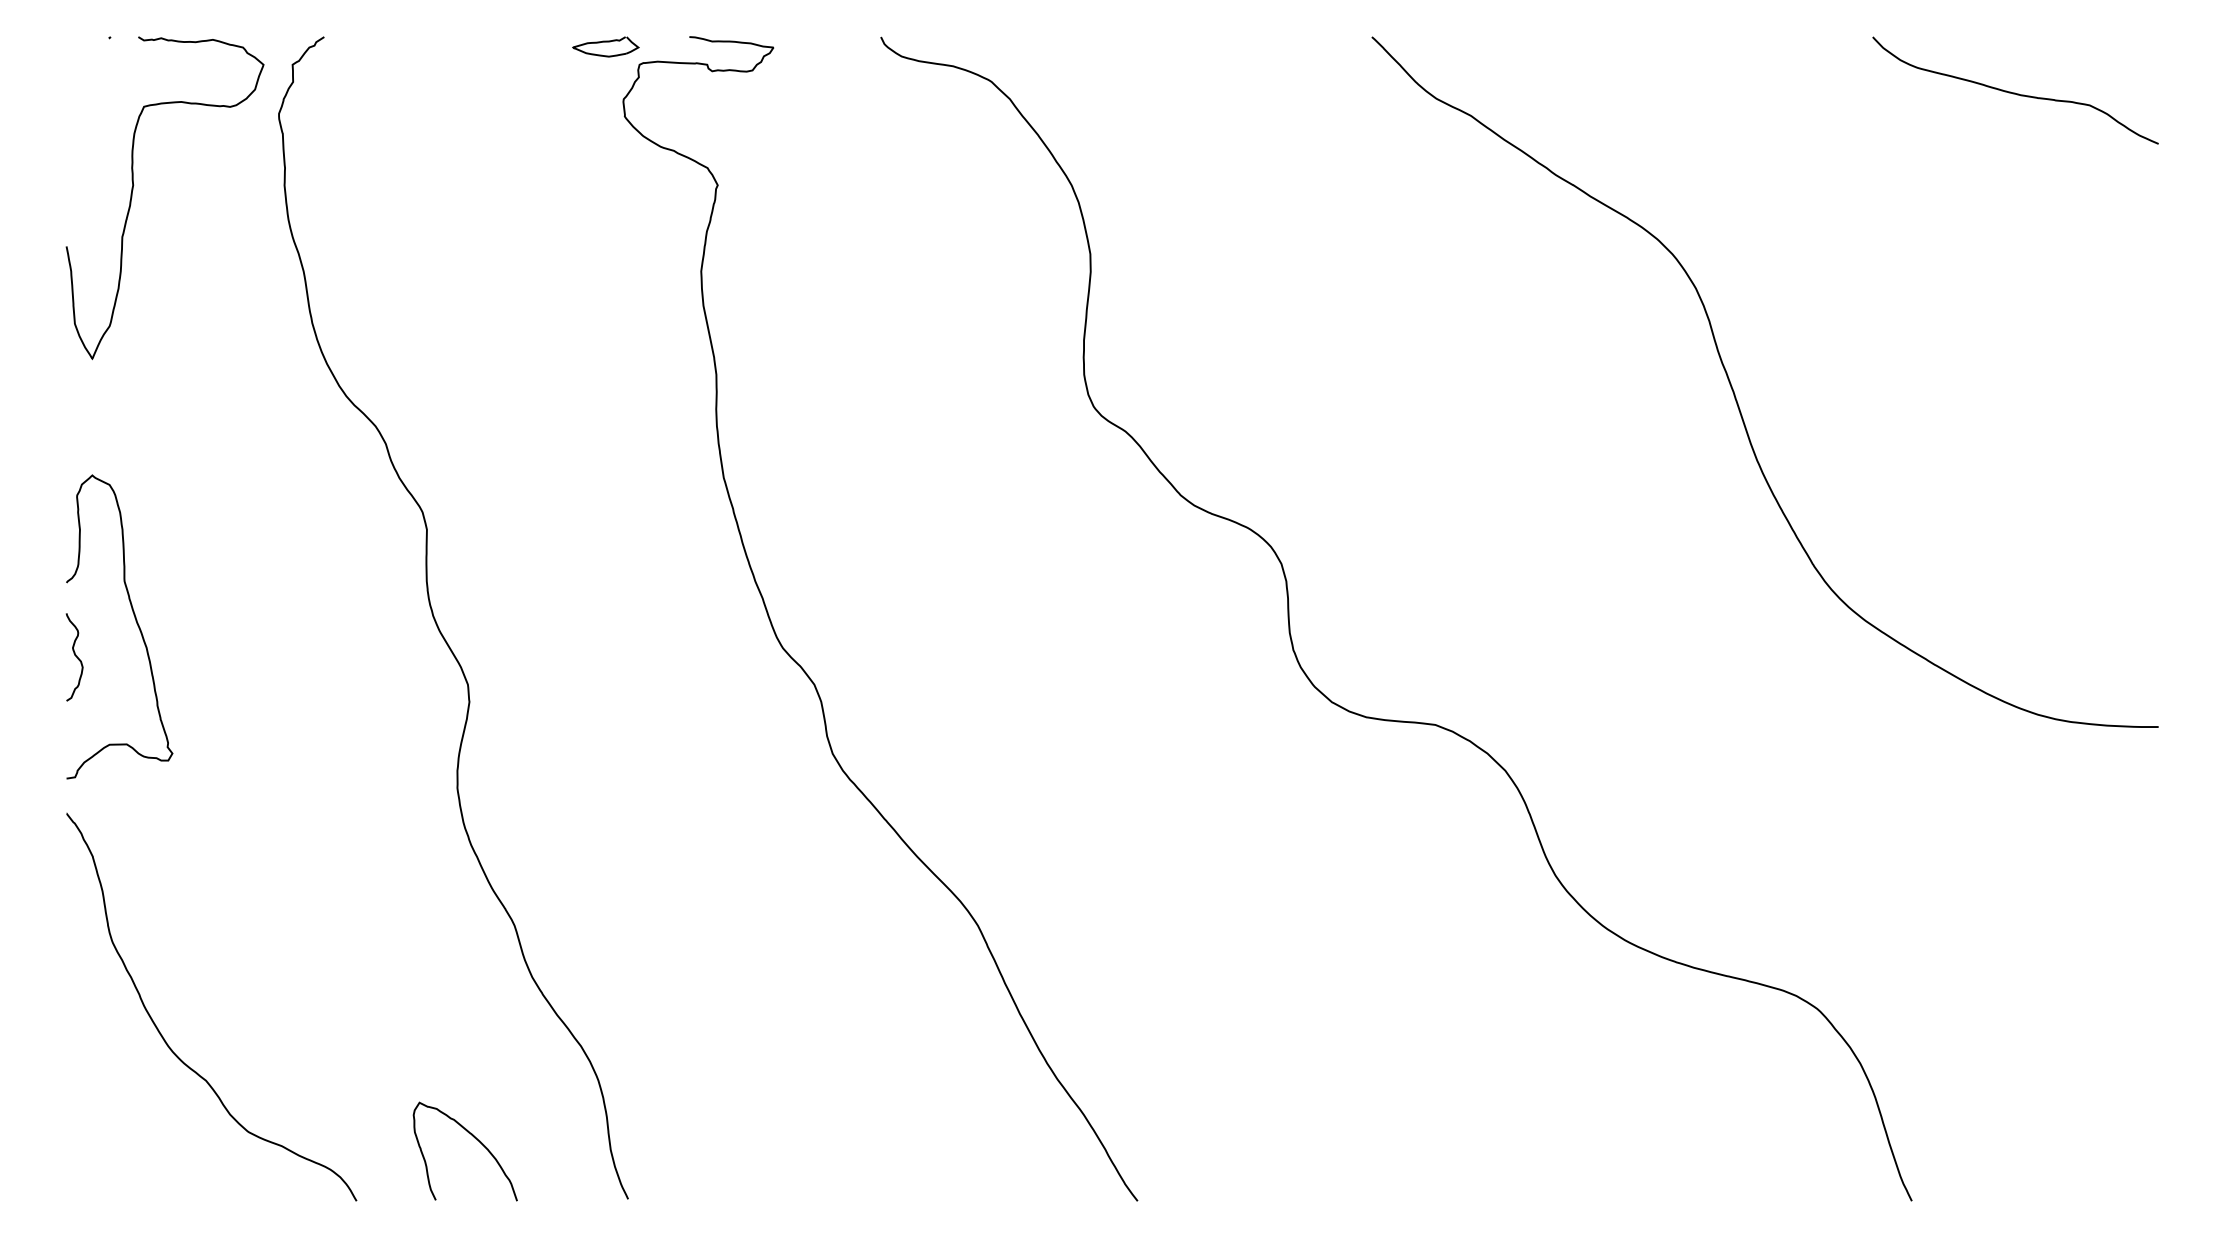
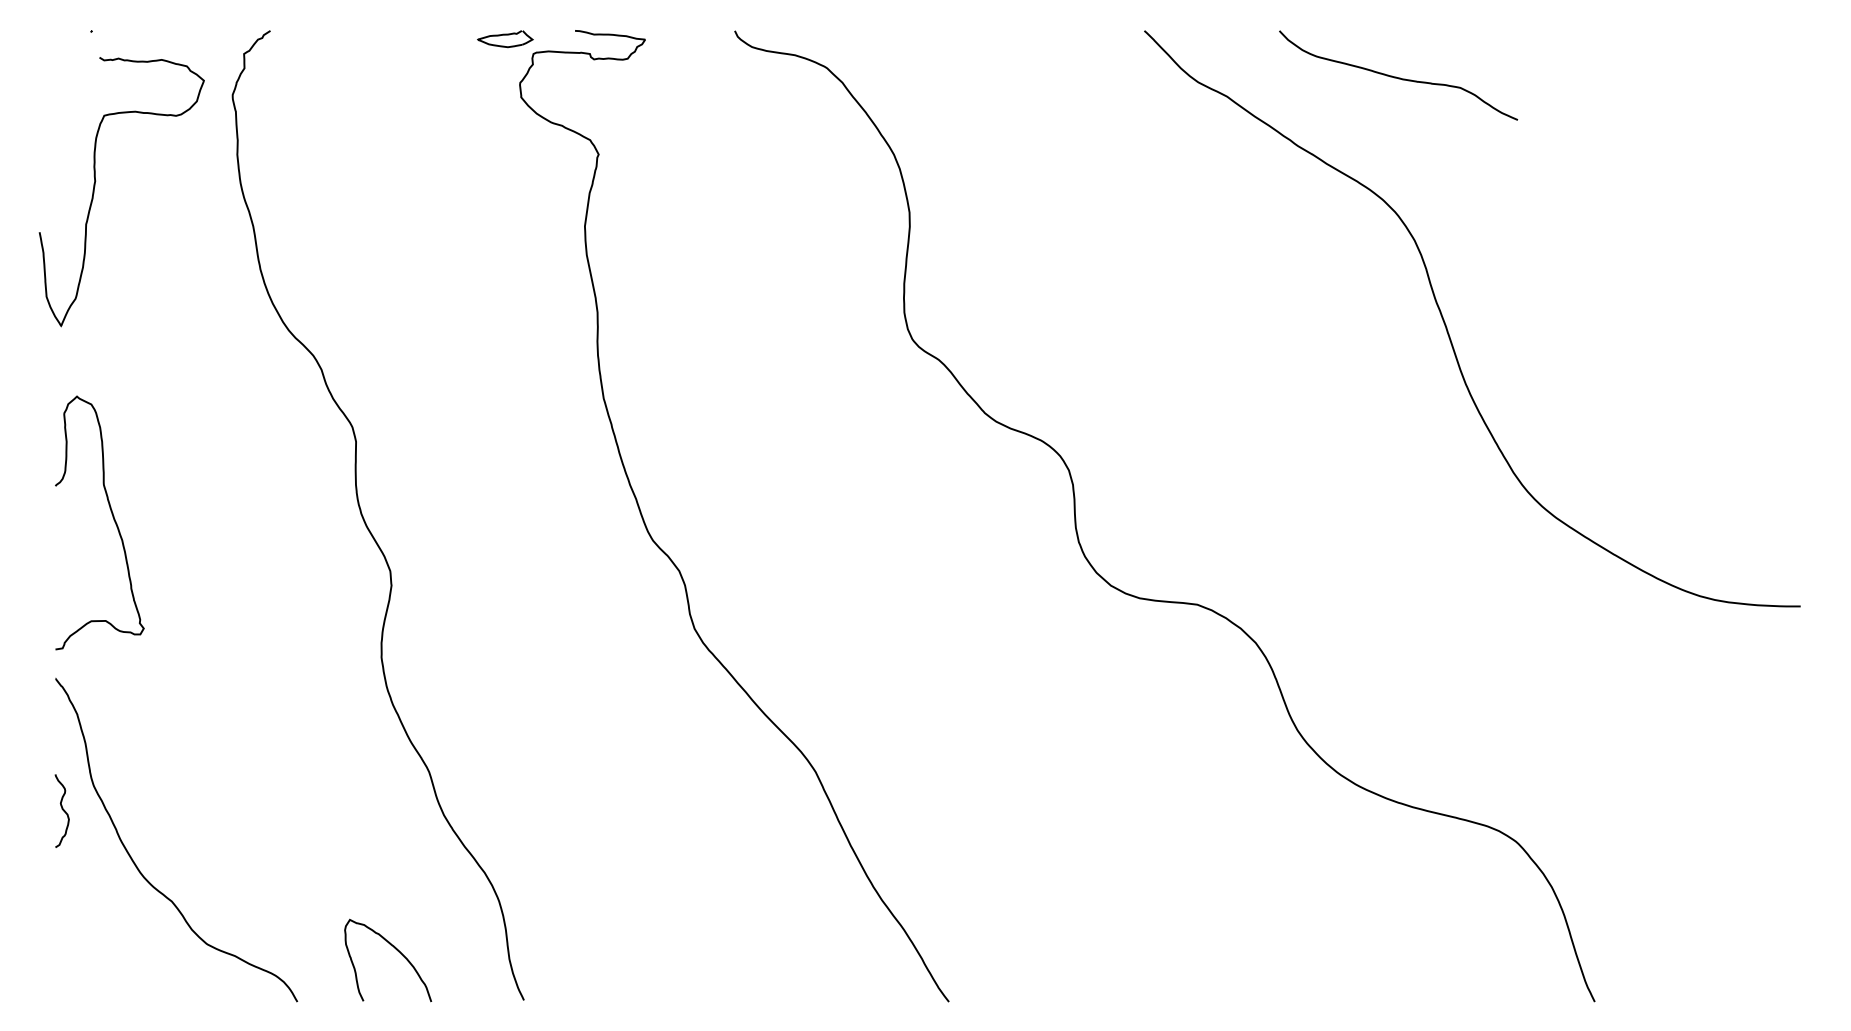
curve: (2015, 92) -> (1398, 77), moved
curve: (133, 190) -> (95, 185), moved
curve: (75, 656) -> (62, 810), moved

